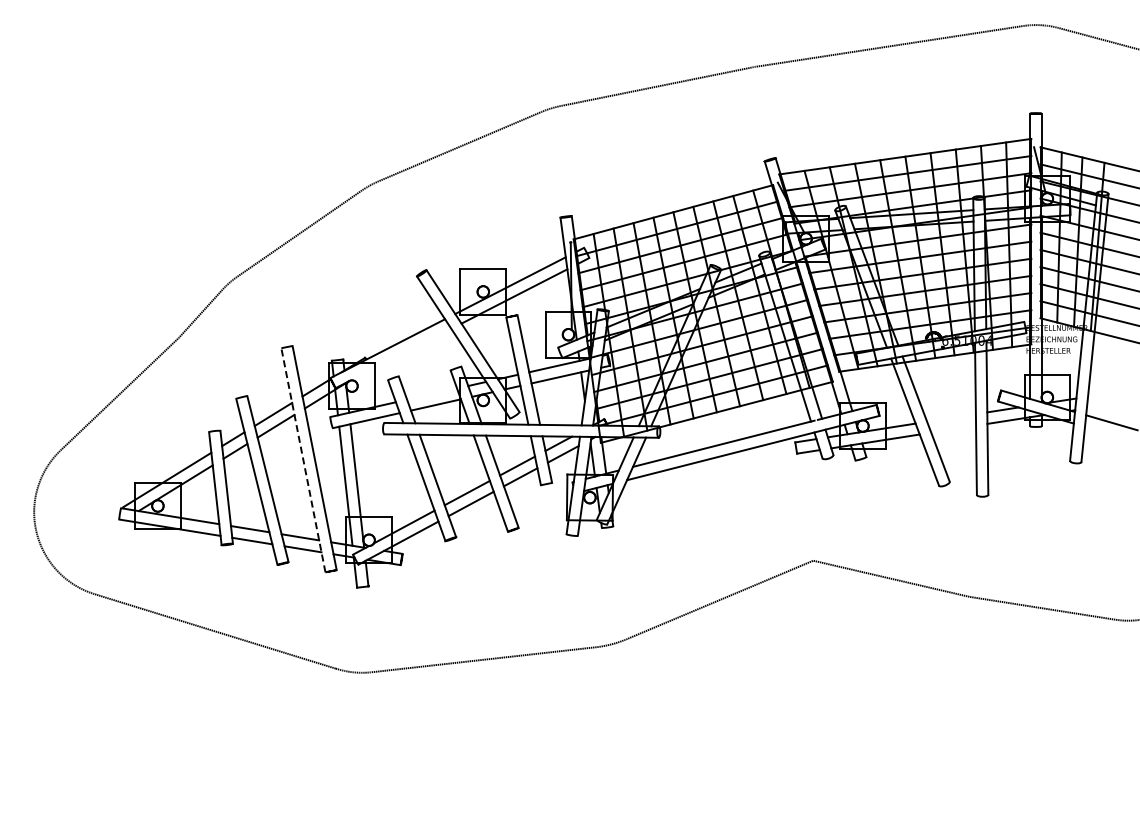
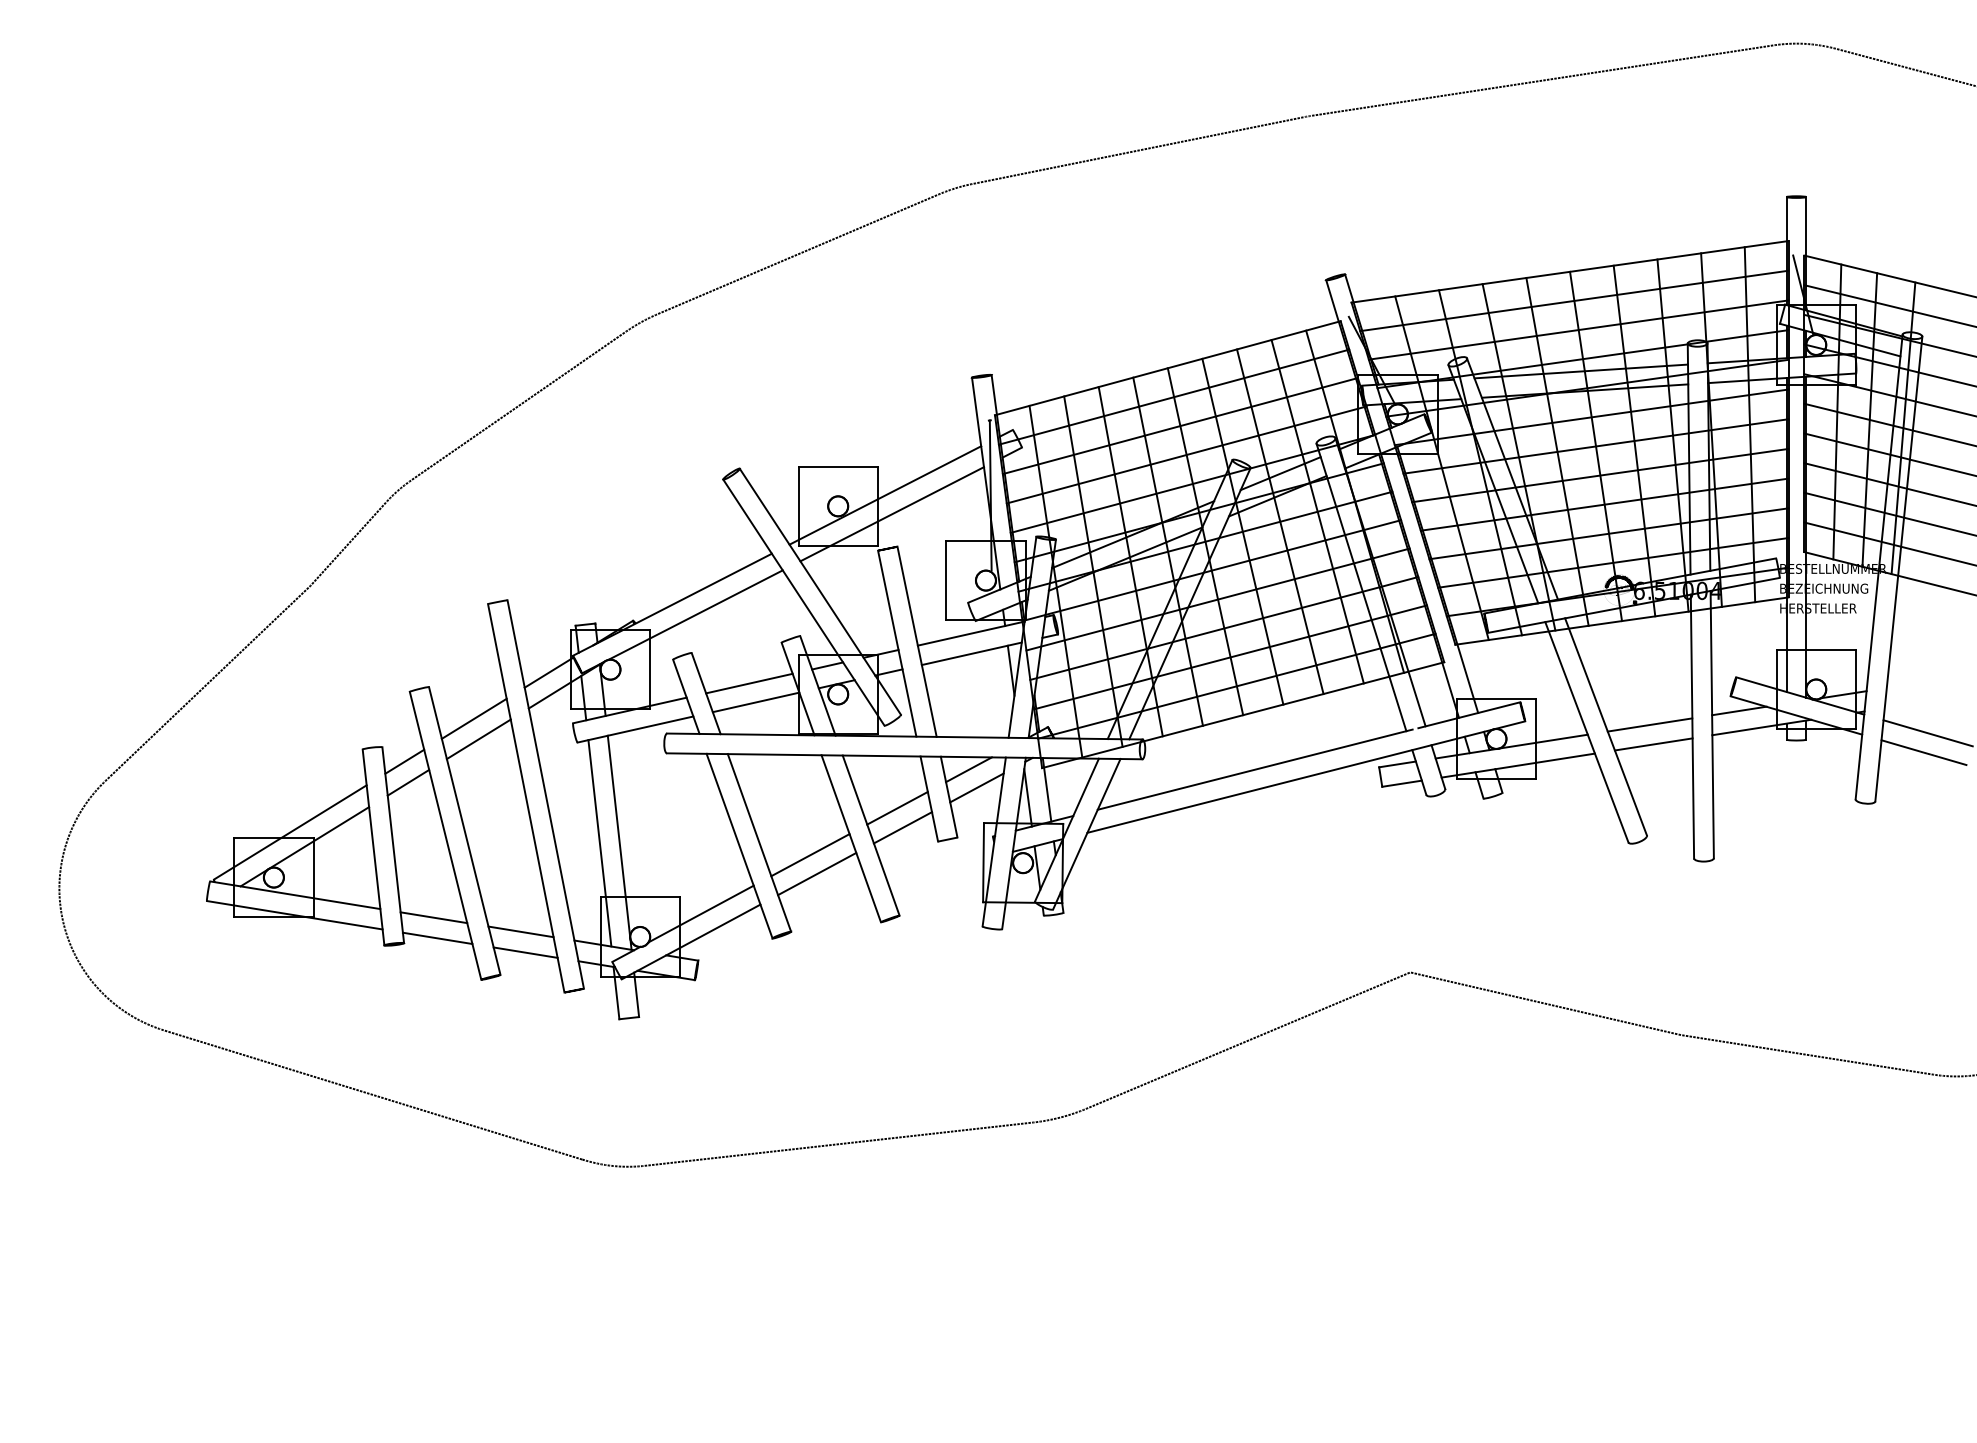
line: (400, 354) -> (694, 614), added
line: (432, 393) -> (750, 682), added
line: (951, 417) -> (1650, 724), added
line: (953, 428) -> (1653, 743), added
line: (1109, 433) -> (1923, 751), added
line: (303, 459) -> (526, 796), dashed -> solid

